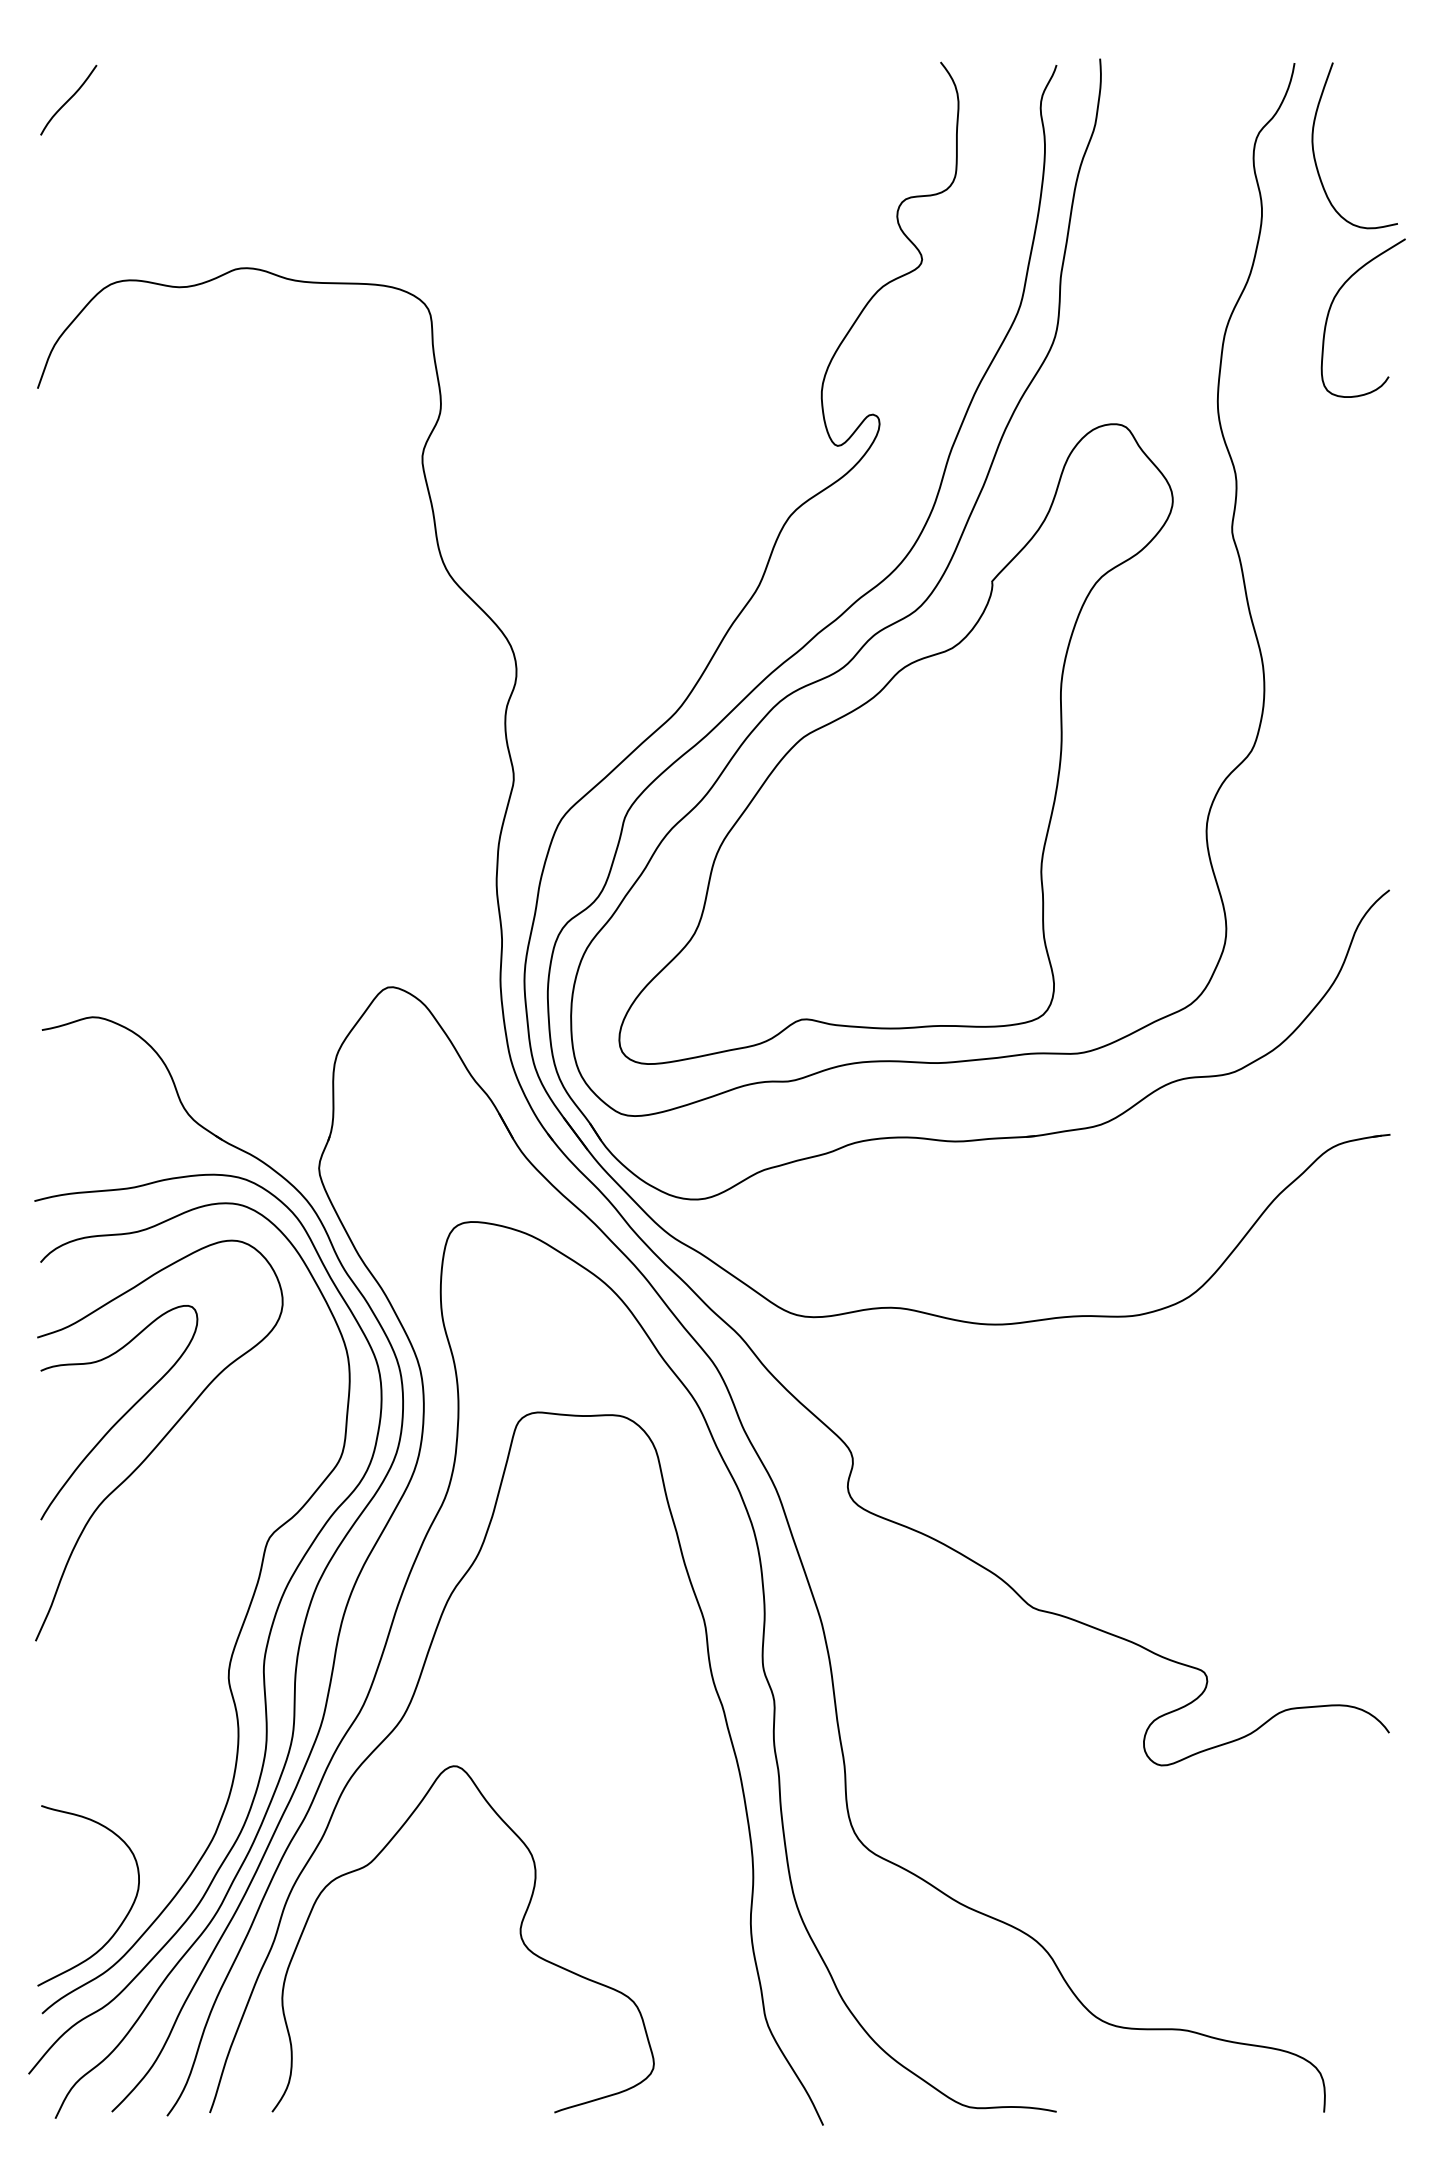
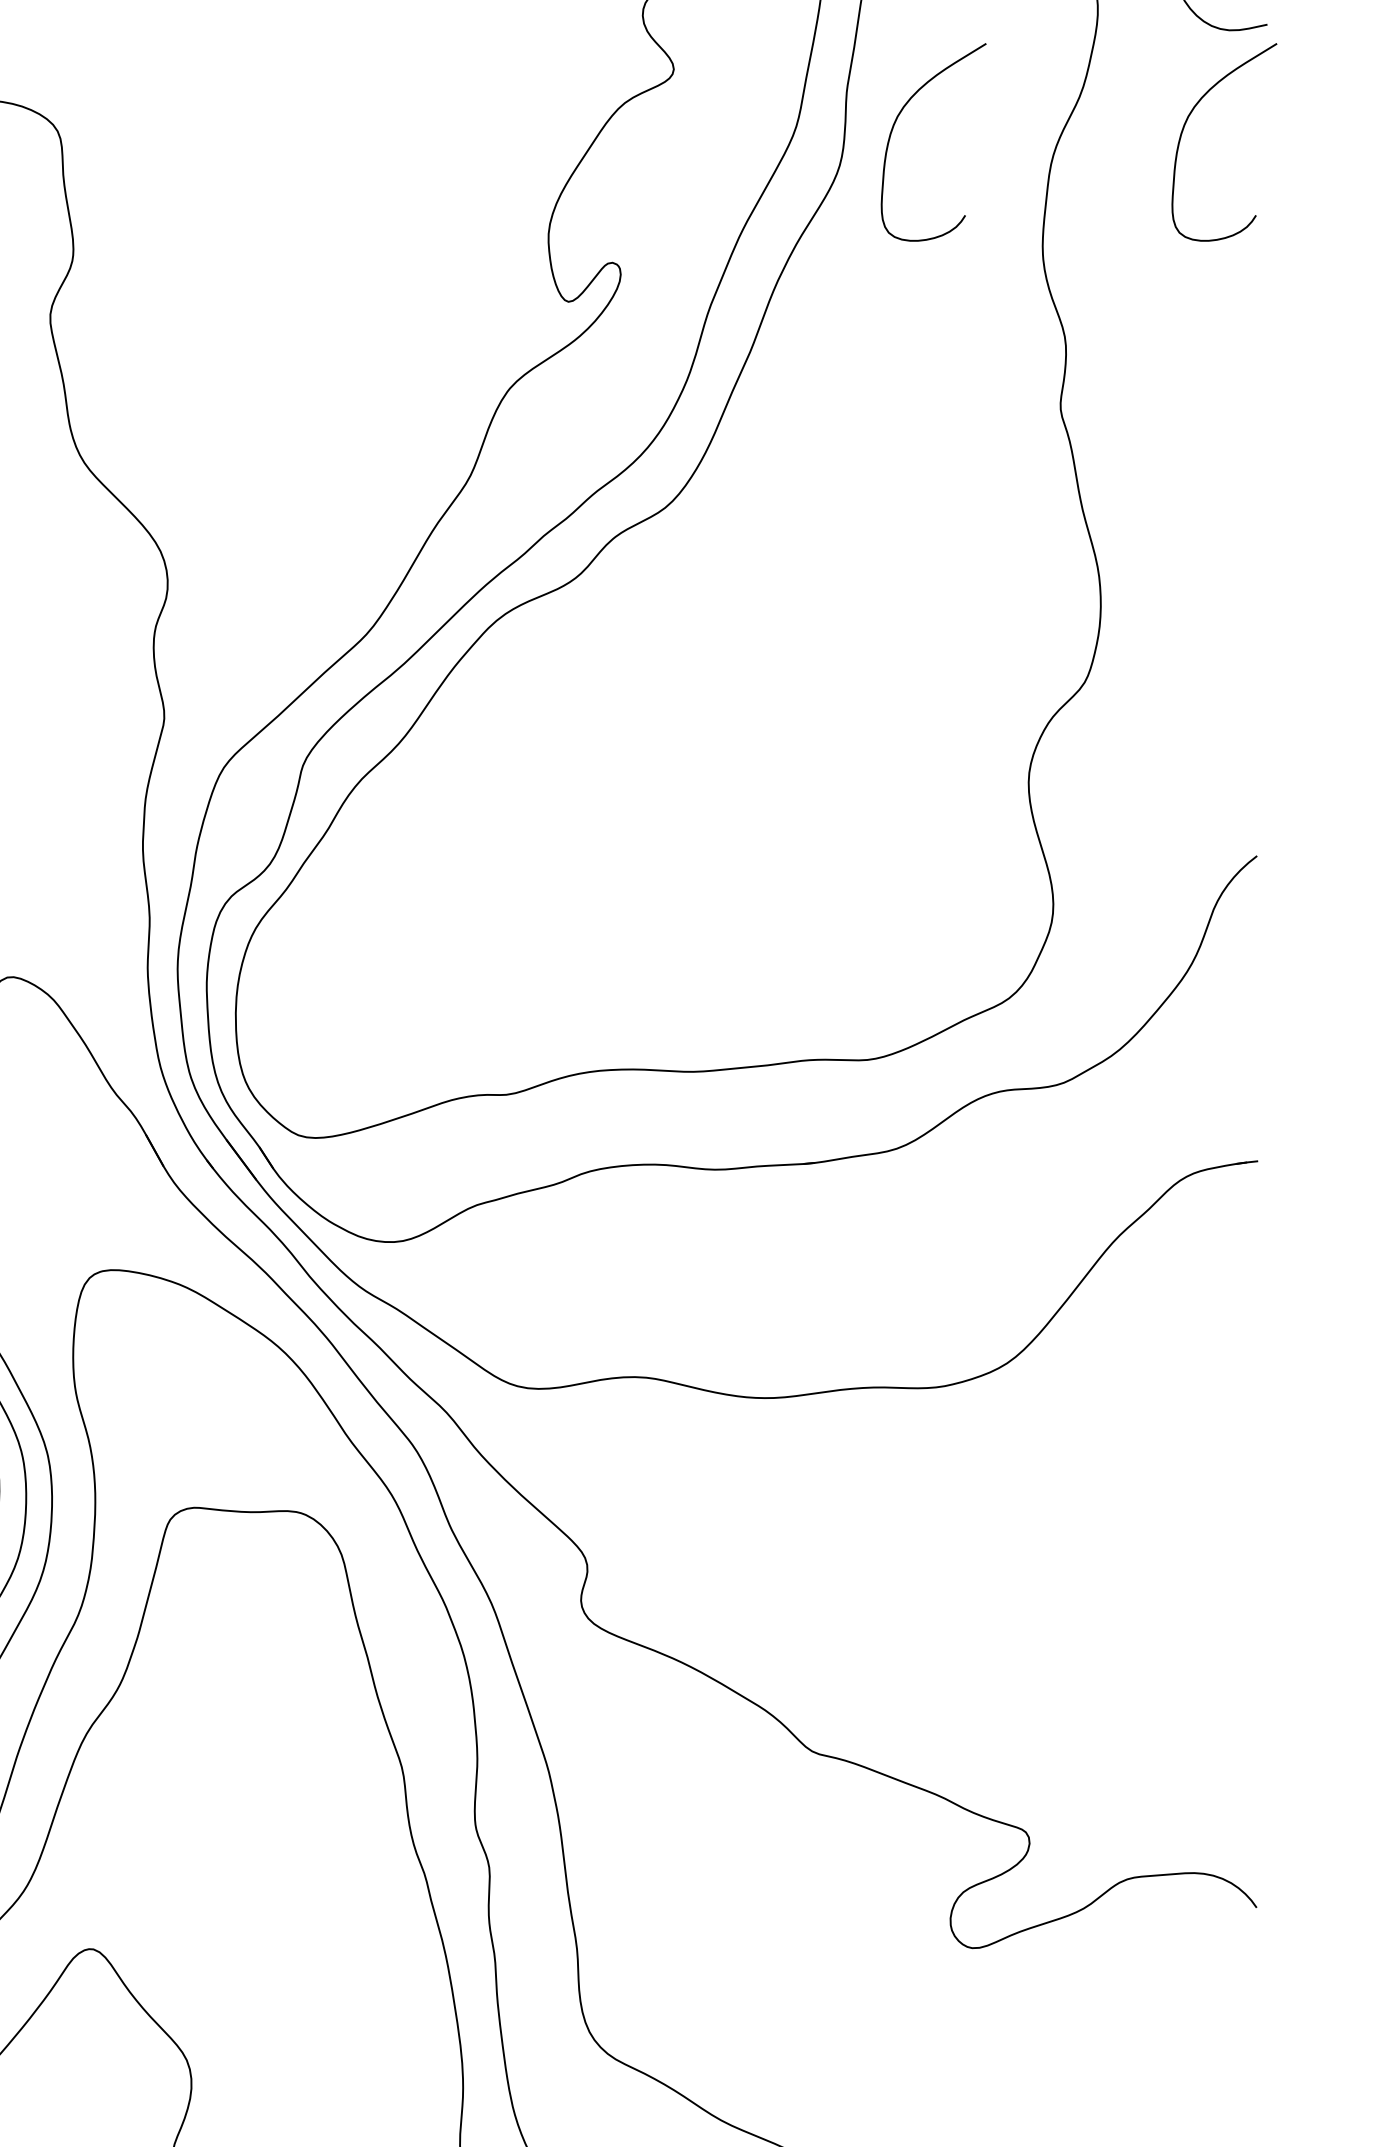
curve: (1098, 307) -> (893, 129), added
part: (895, 743) -> (640, 673), removed

